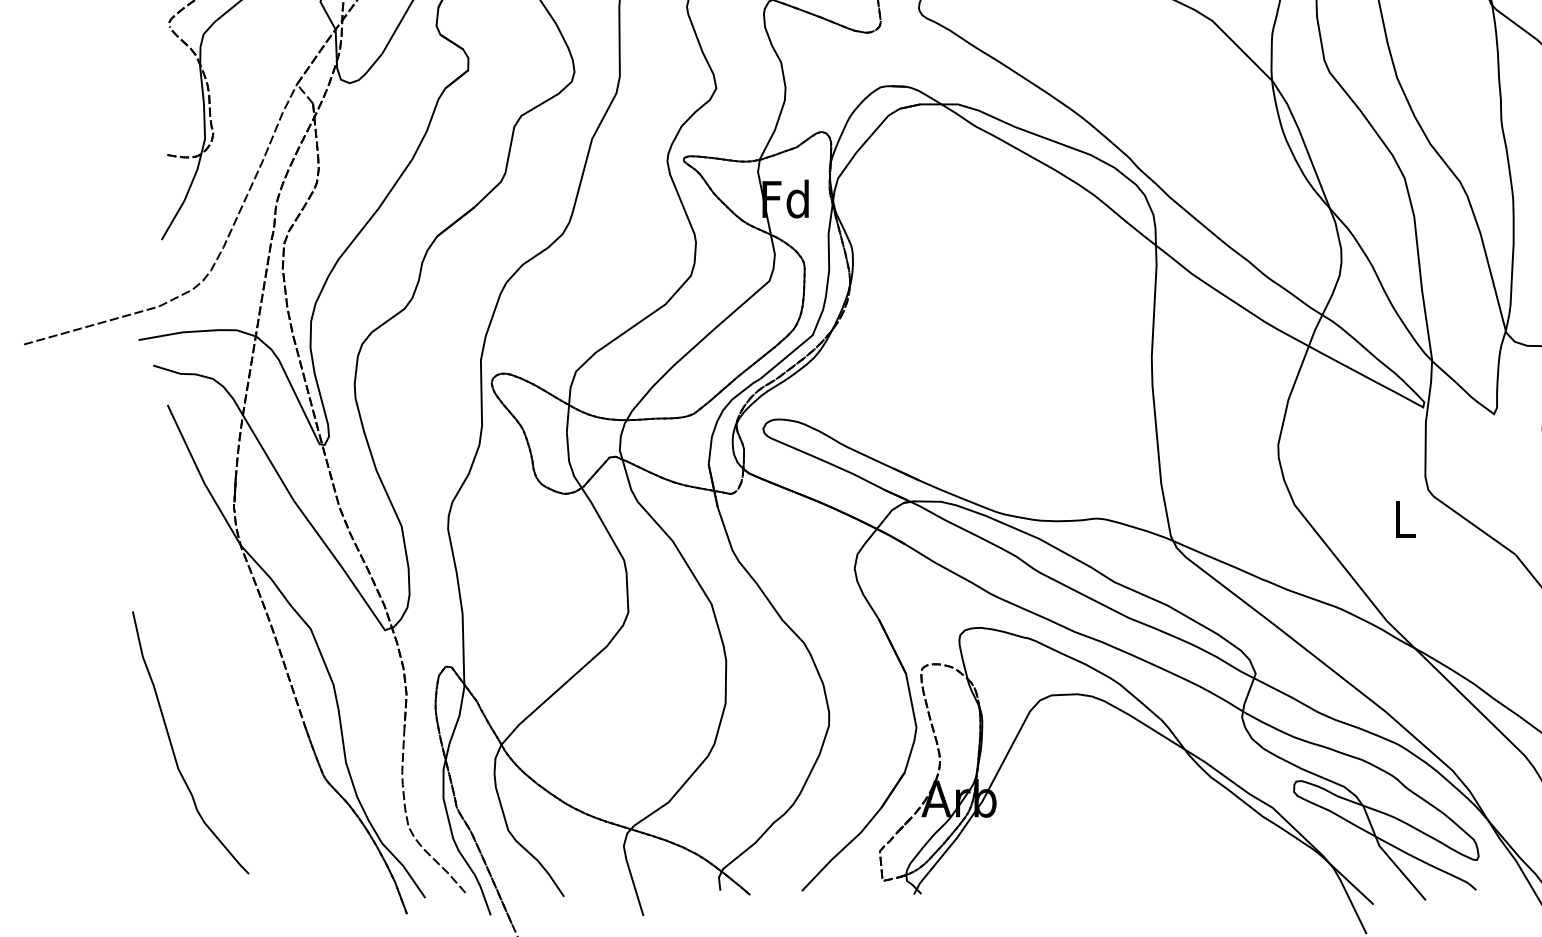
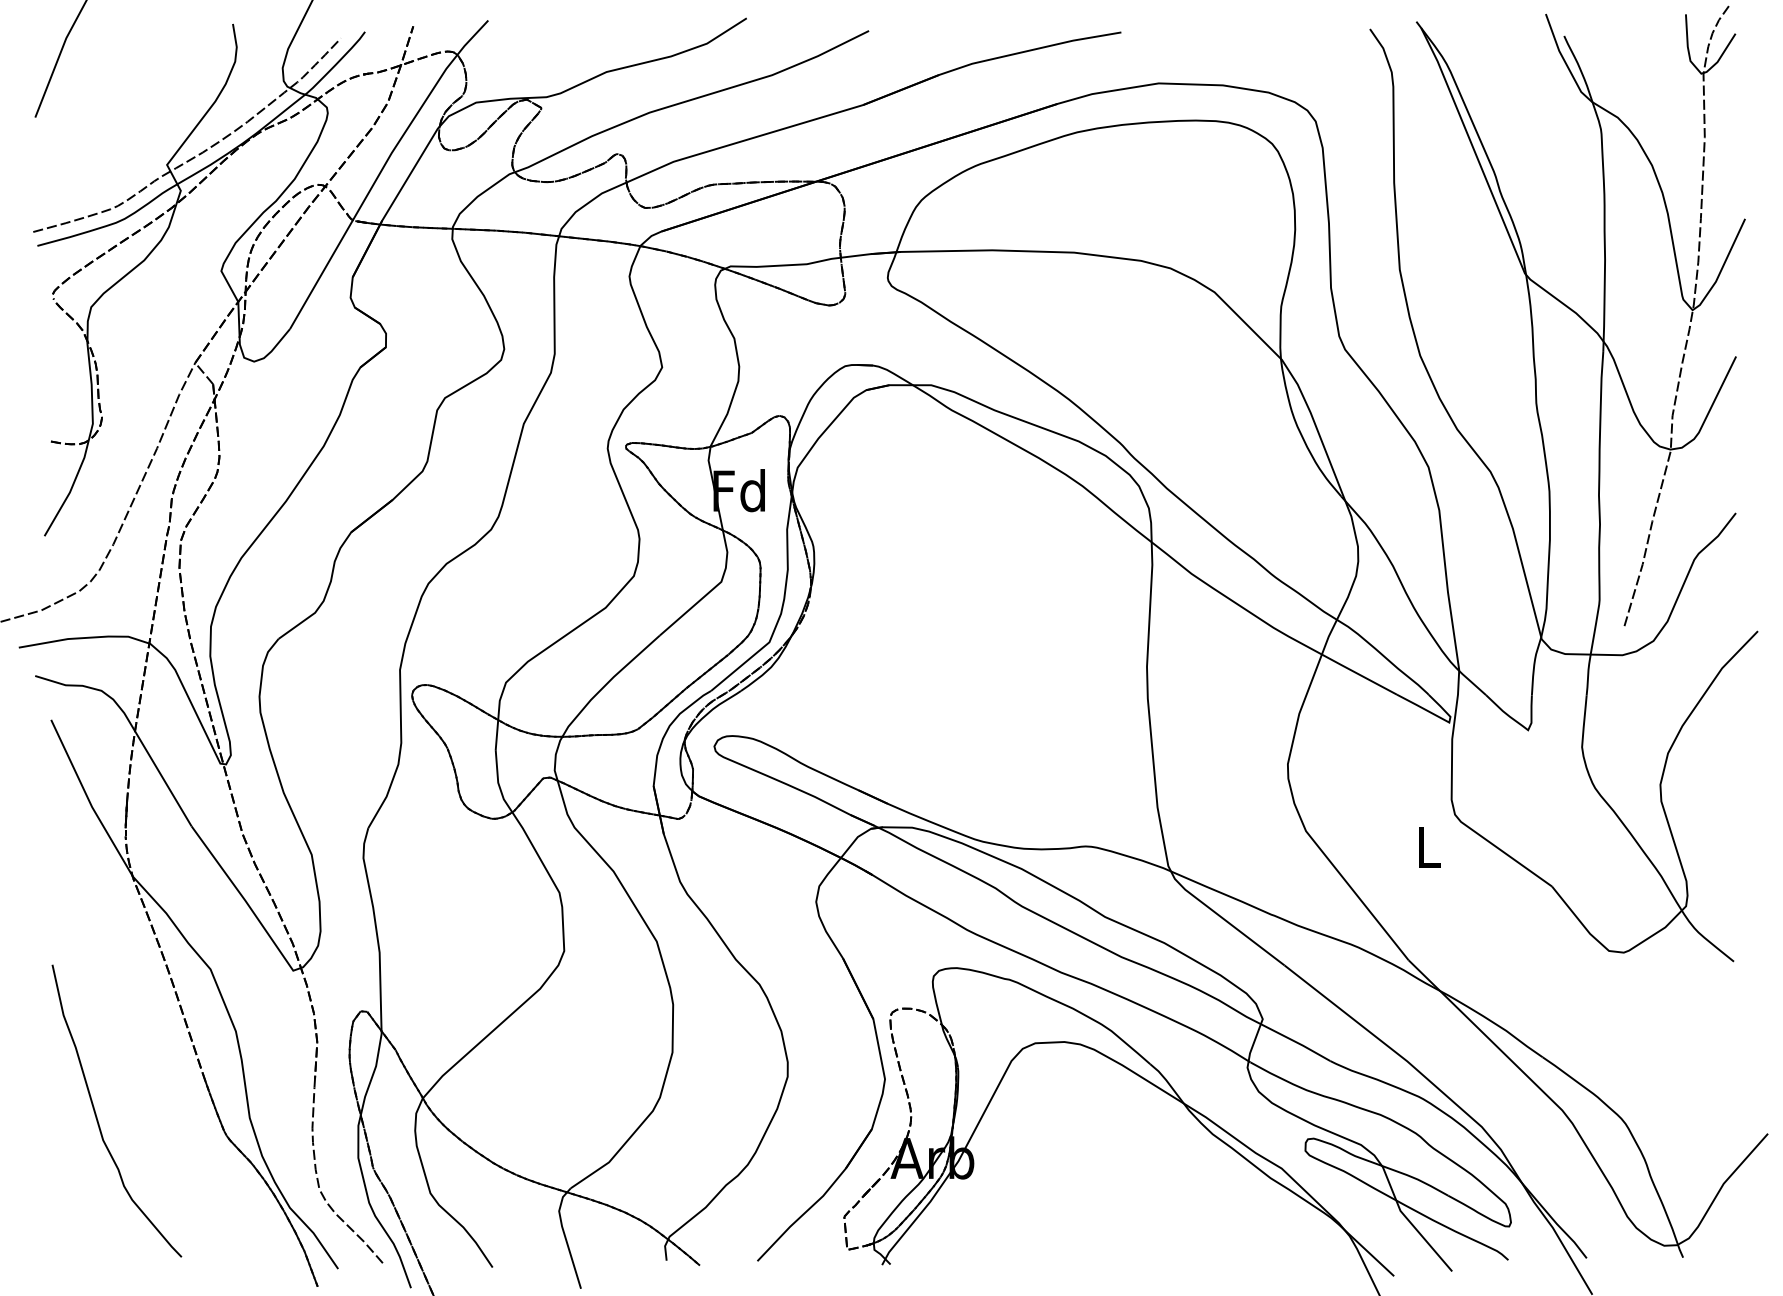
curve: (173, 747) -> (97, 1116), moved

